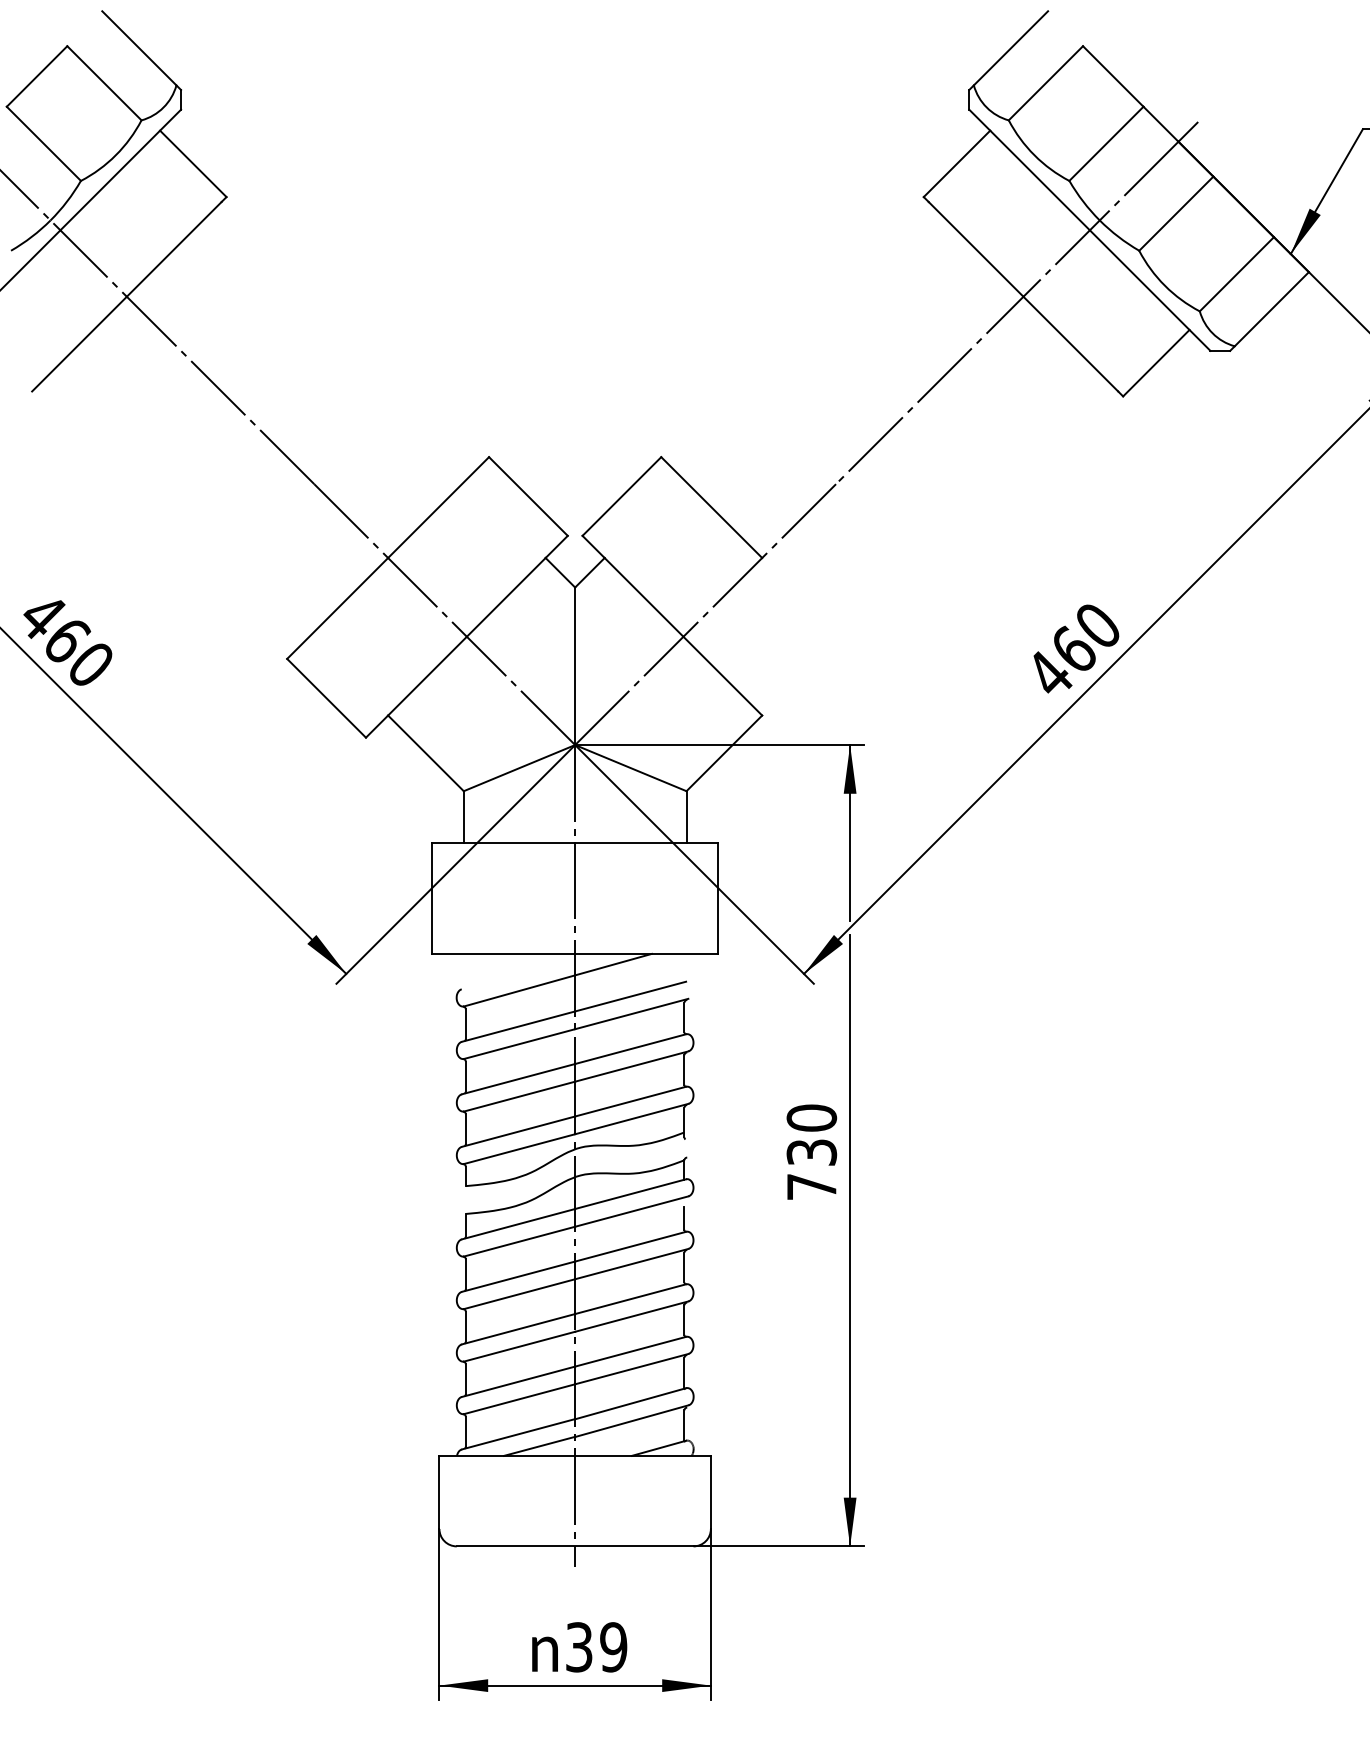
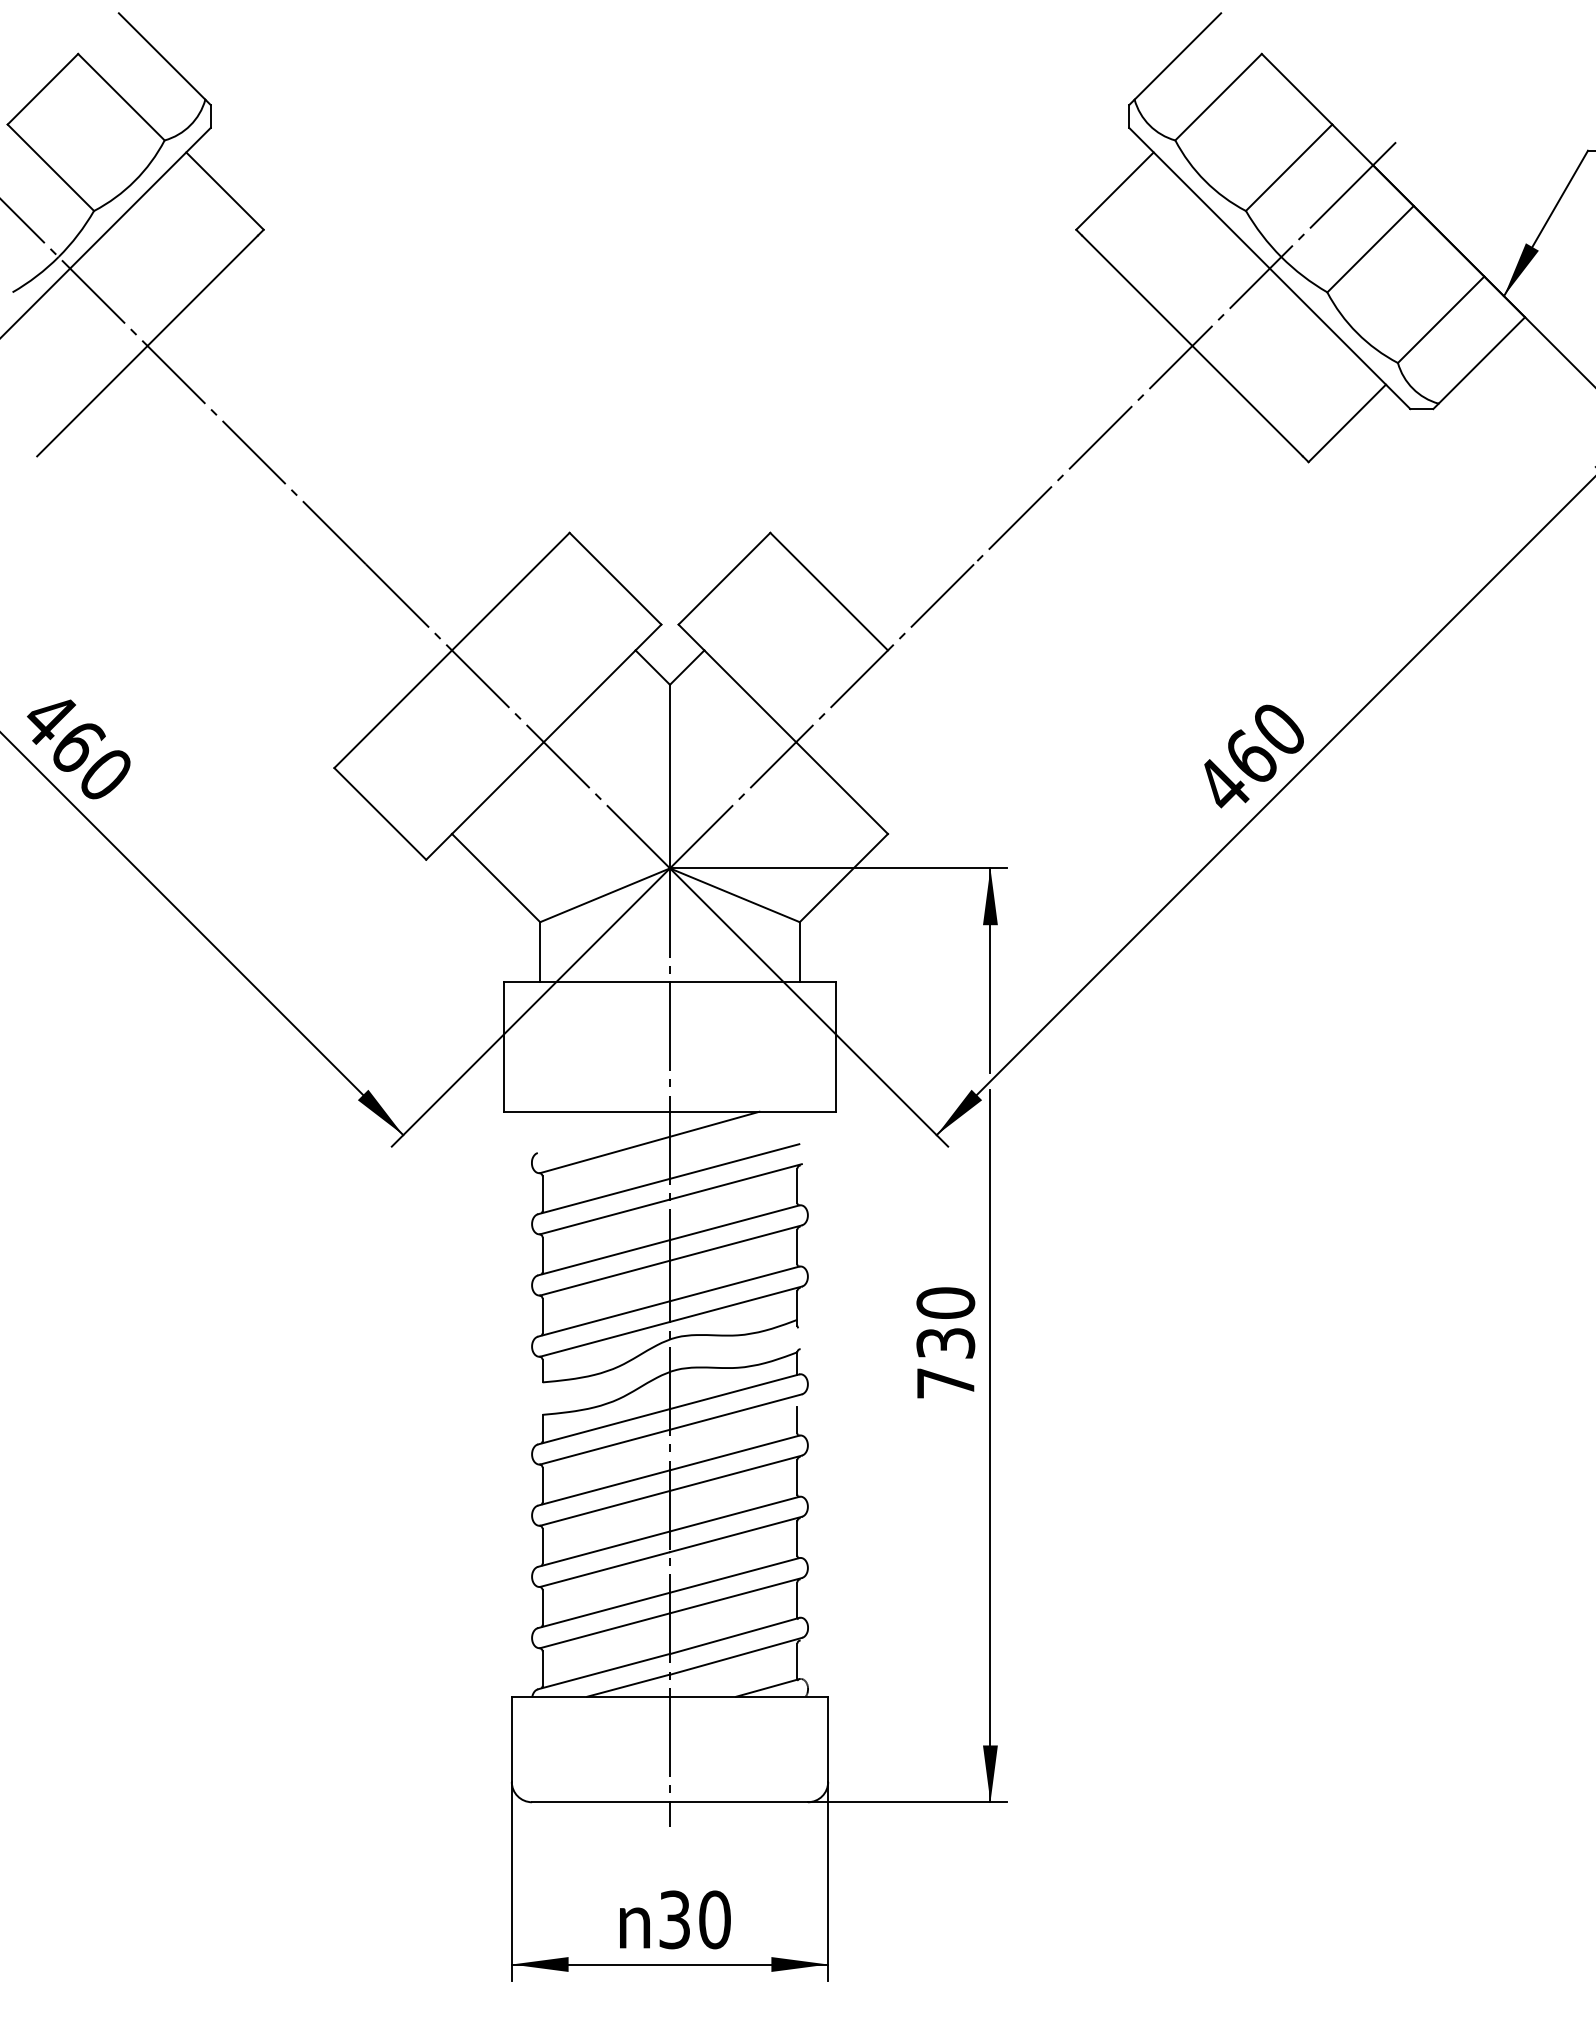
text: (613, 1647) -> (714, 1919), 39 -> 30

